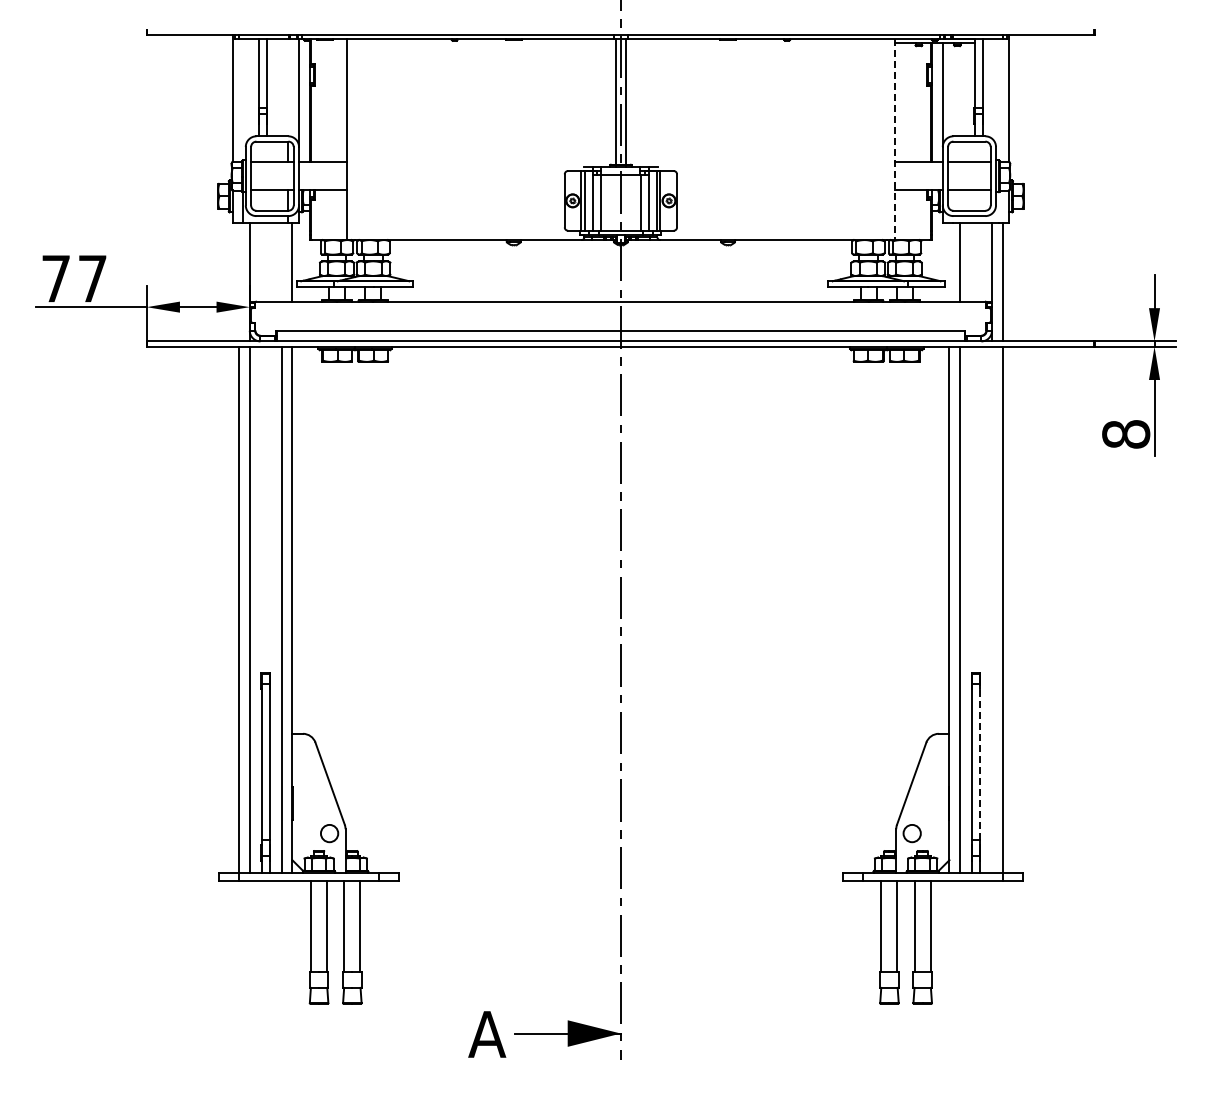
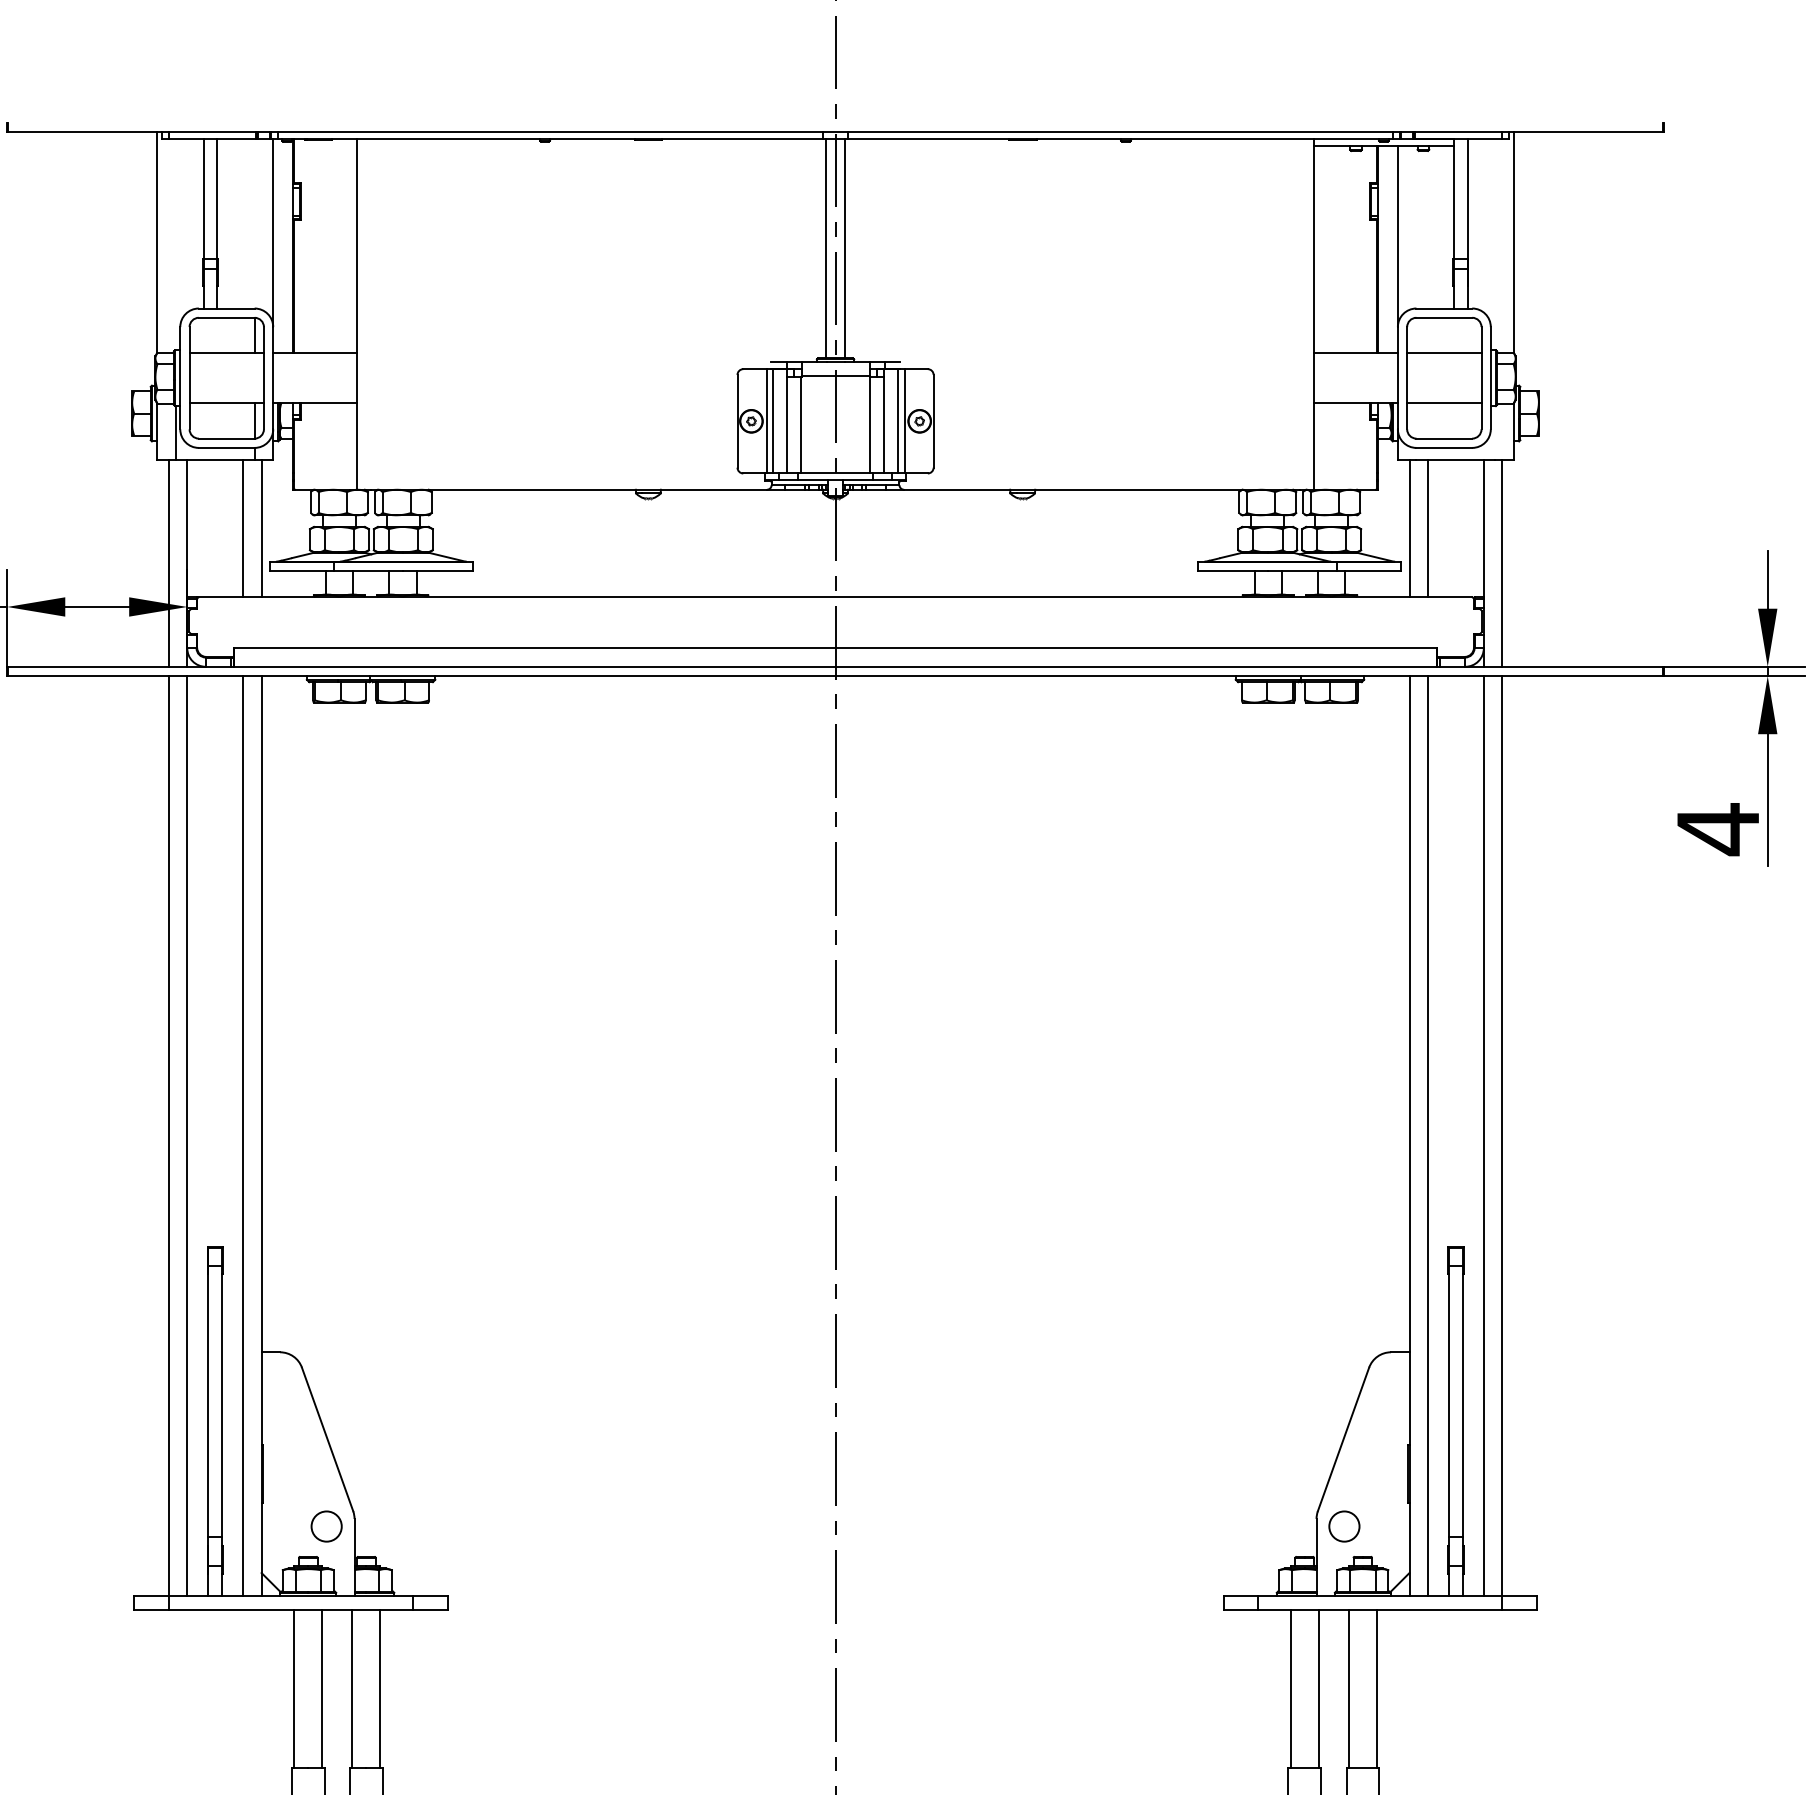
line: (894, 140) -> (1313, 315), dashed -> solid
line: (281, 261) -> (242, 527), added
line: (949, 261) -> (1409, 527), added
line: (239, 281) -> (169, 562), added
text: (1126, 434) -> (1718, 829), 8 -> 4
line: (992, 609) -> (1484, 1135), added
line: (980, 762) -> (1463, 1402), dashed -> solid

